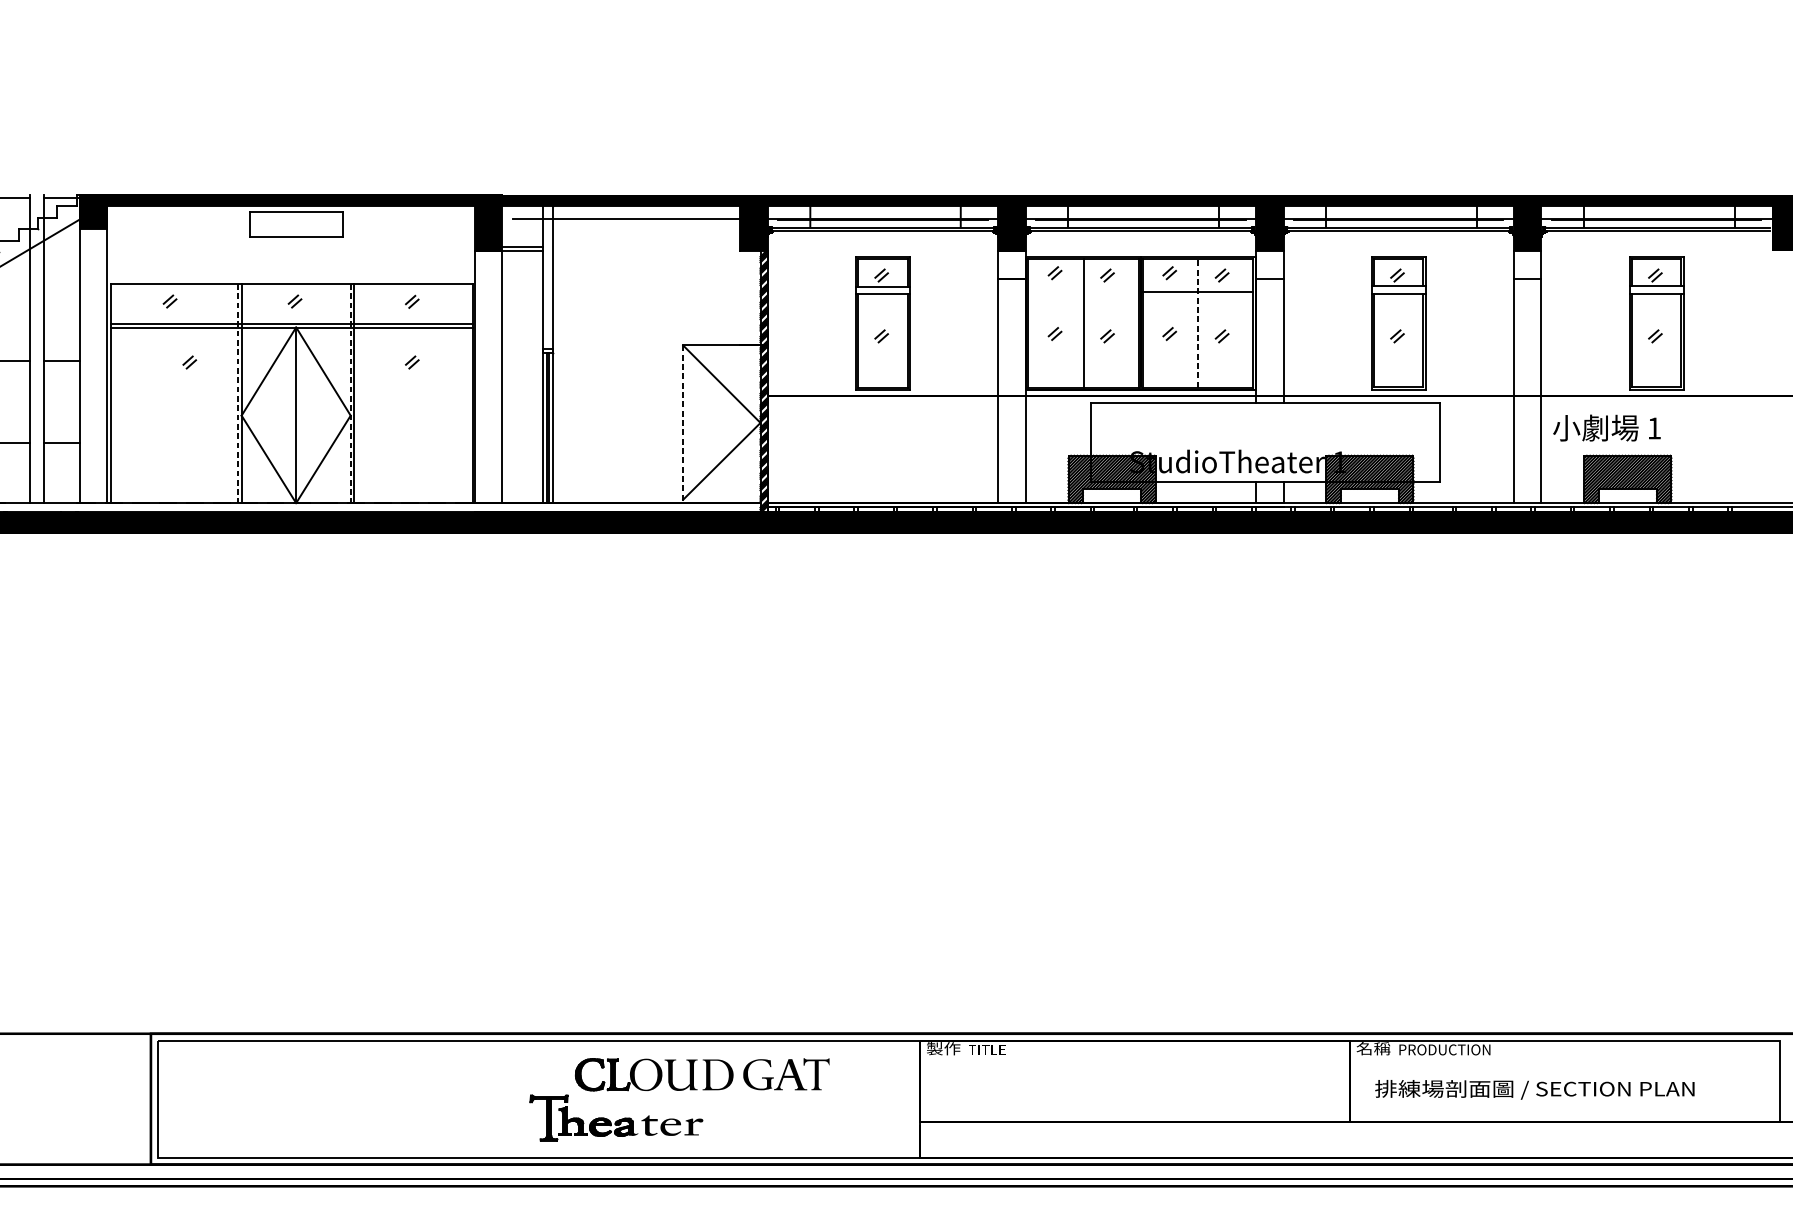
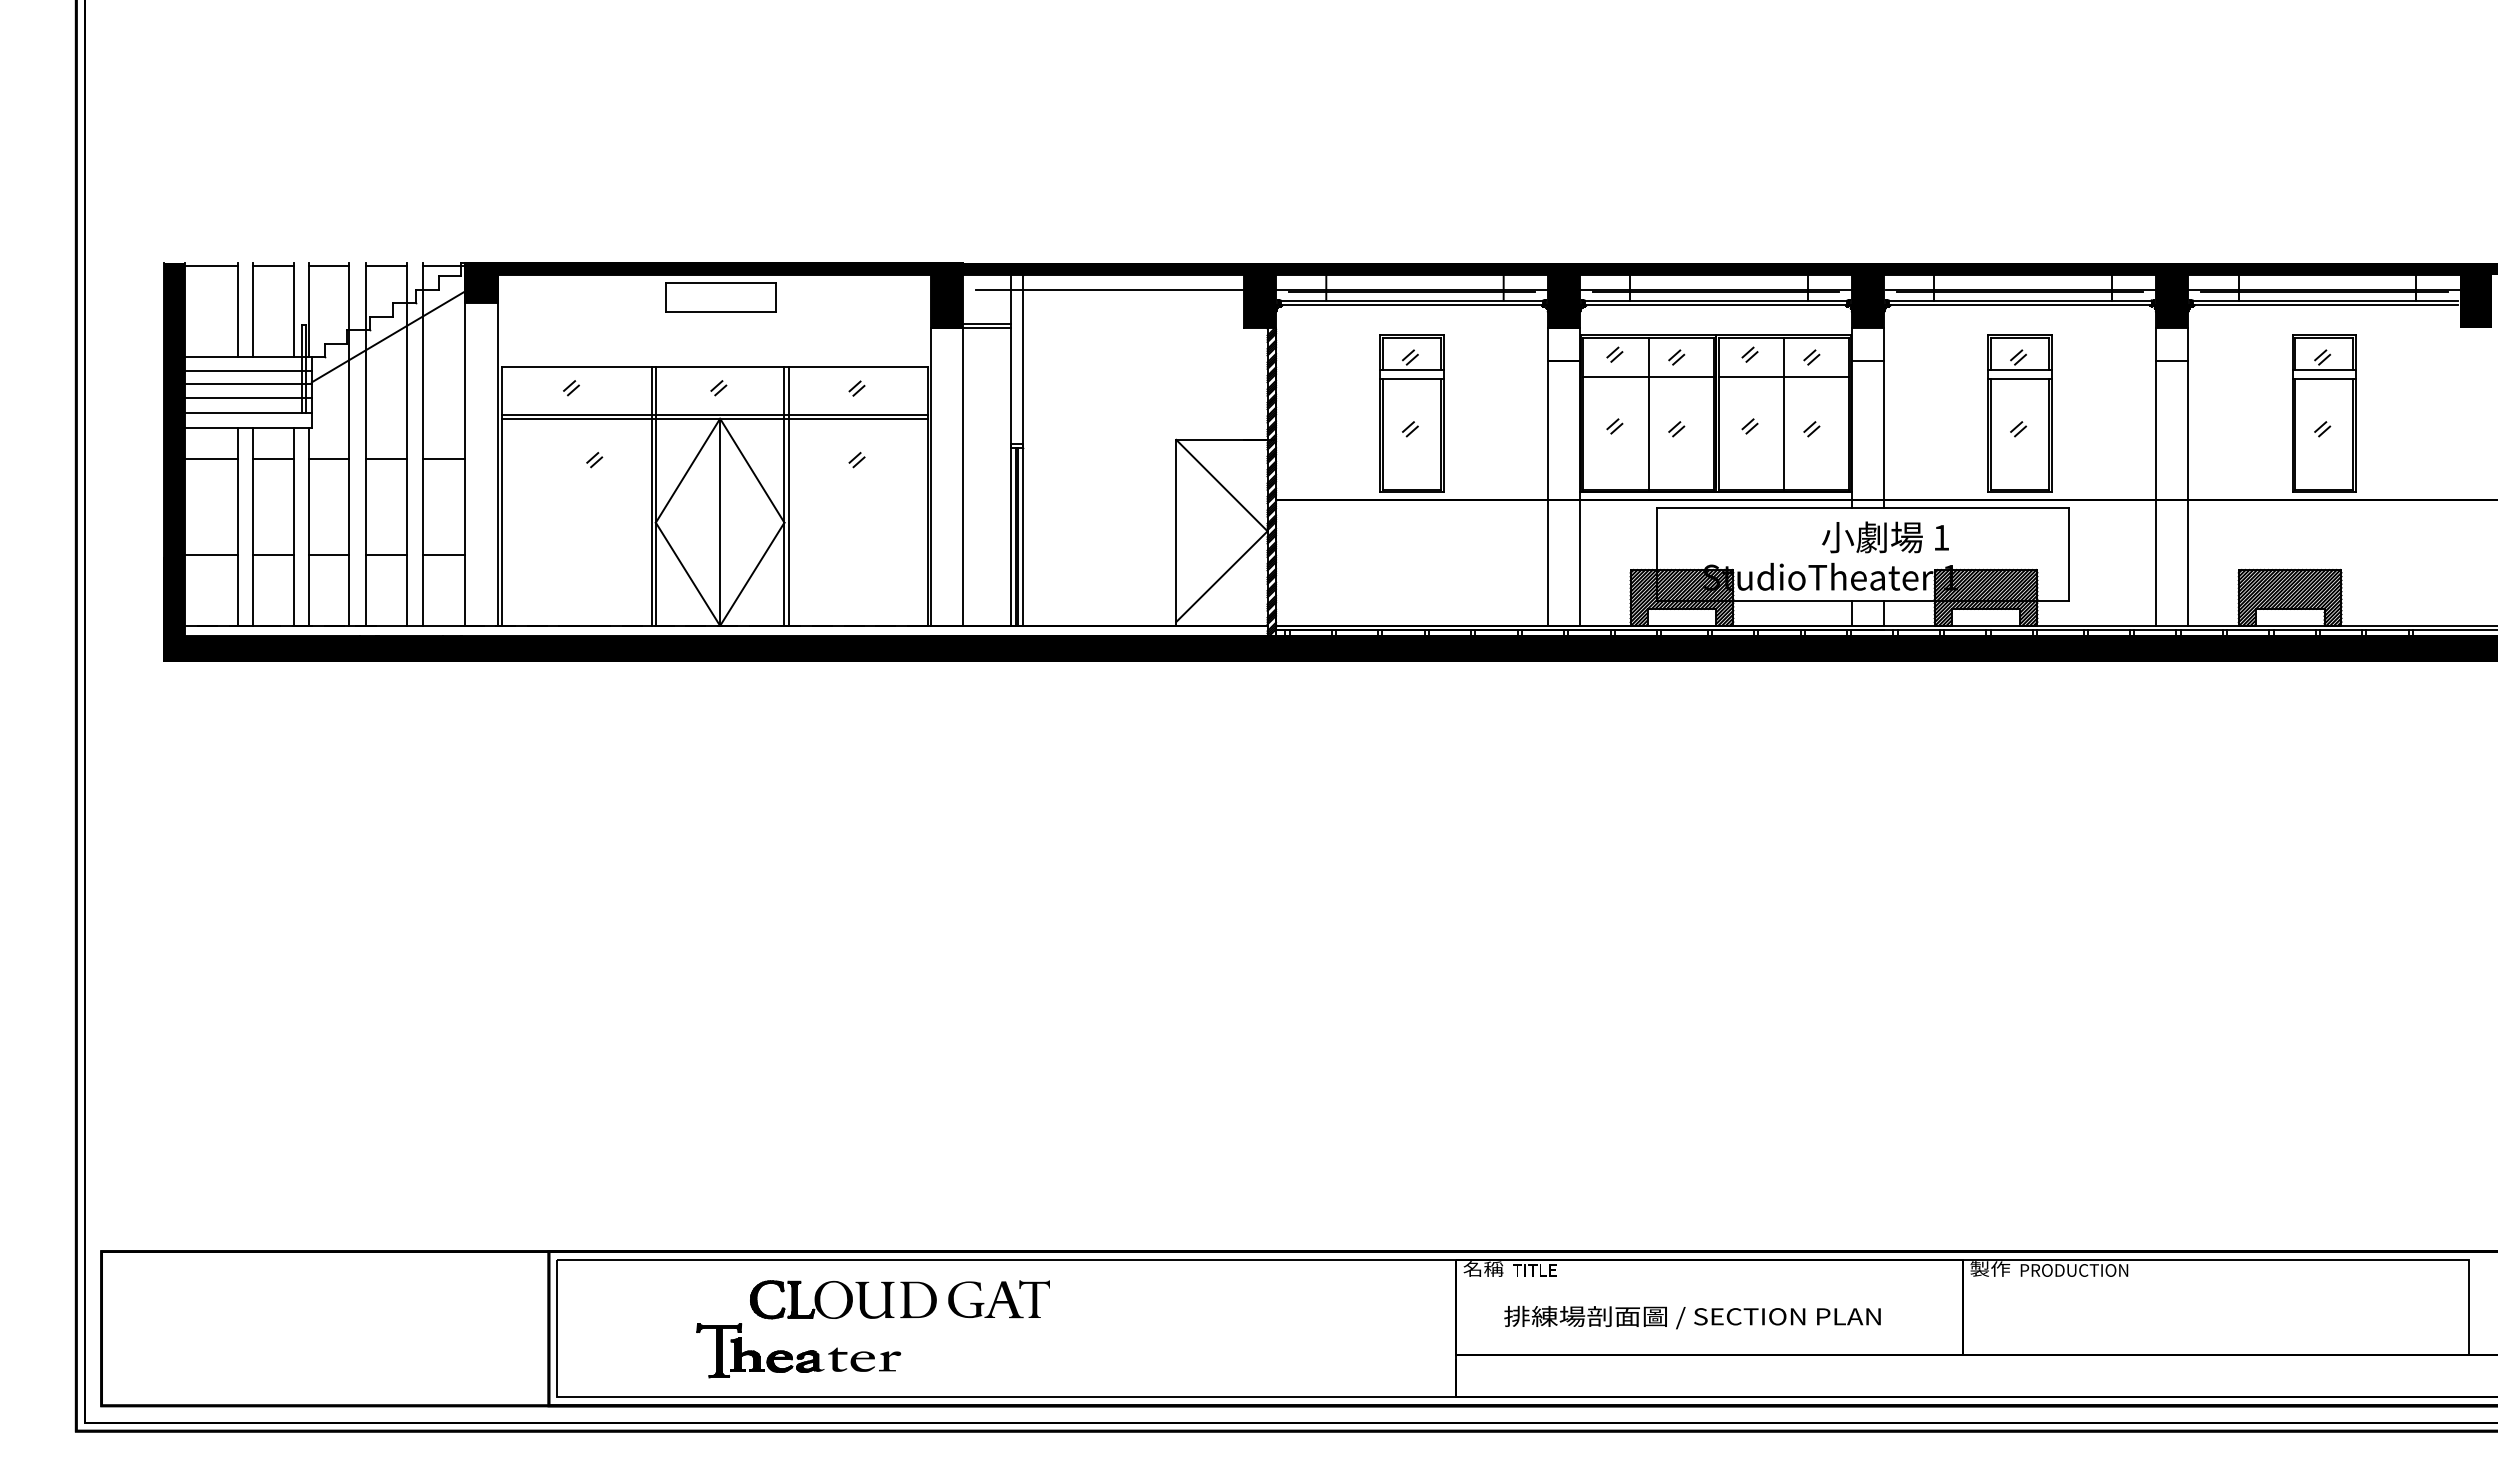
line: (1083, 292) -> (1648, 377), added
line: (1198, 323) -> (1783, 413), dashed -> solid
line: (237, 394) -> (651, 497), dashed -> solid
line: (350, 394) -> (784, 497), dashed -> solid
line: (683, 423) -> (1176, 532), dashed -> solid
text: (1606, 428) -> (1885, 537), moved
text: (943, 1048) -> (1483, 1268), 製作 -> 名稱
text: (1373, 1048) -> (1990, 1268), 名稱 -> 製作
text: (1534, 1089) -> (1692, 1317), moved
part: (679, 1090) -> (872, 1318), moved

